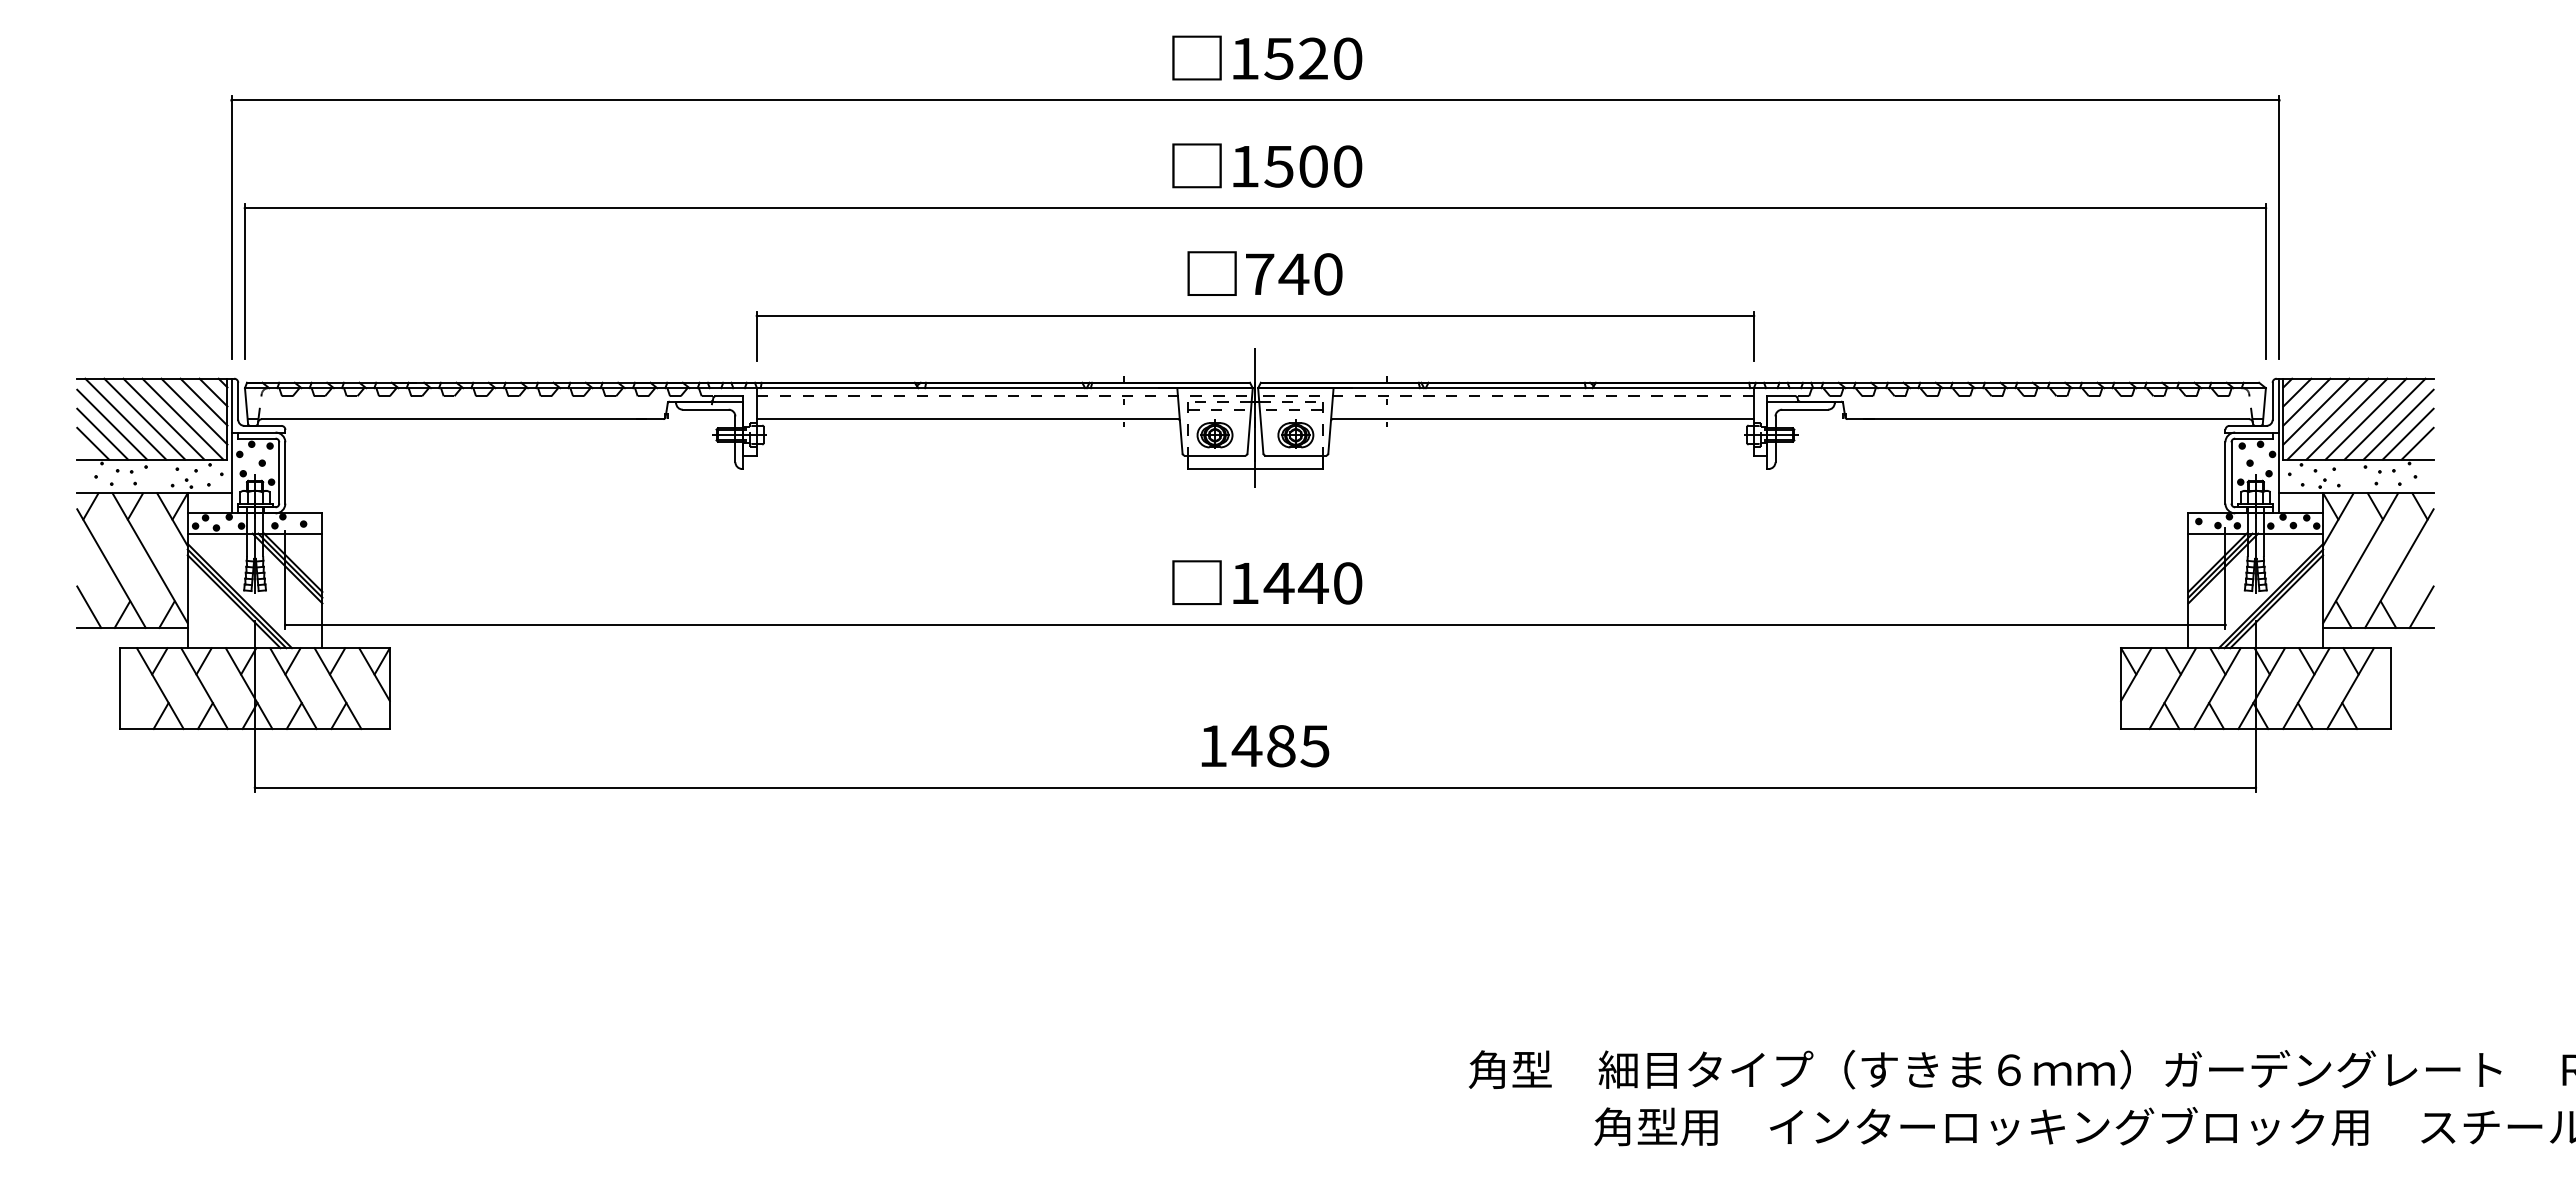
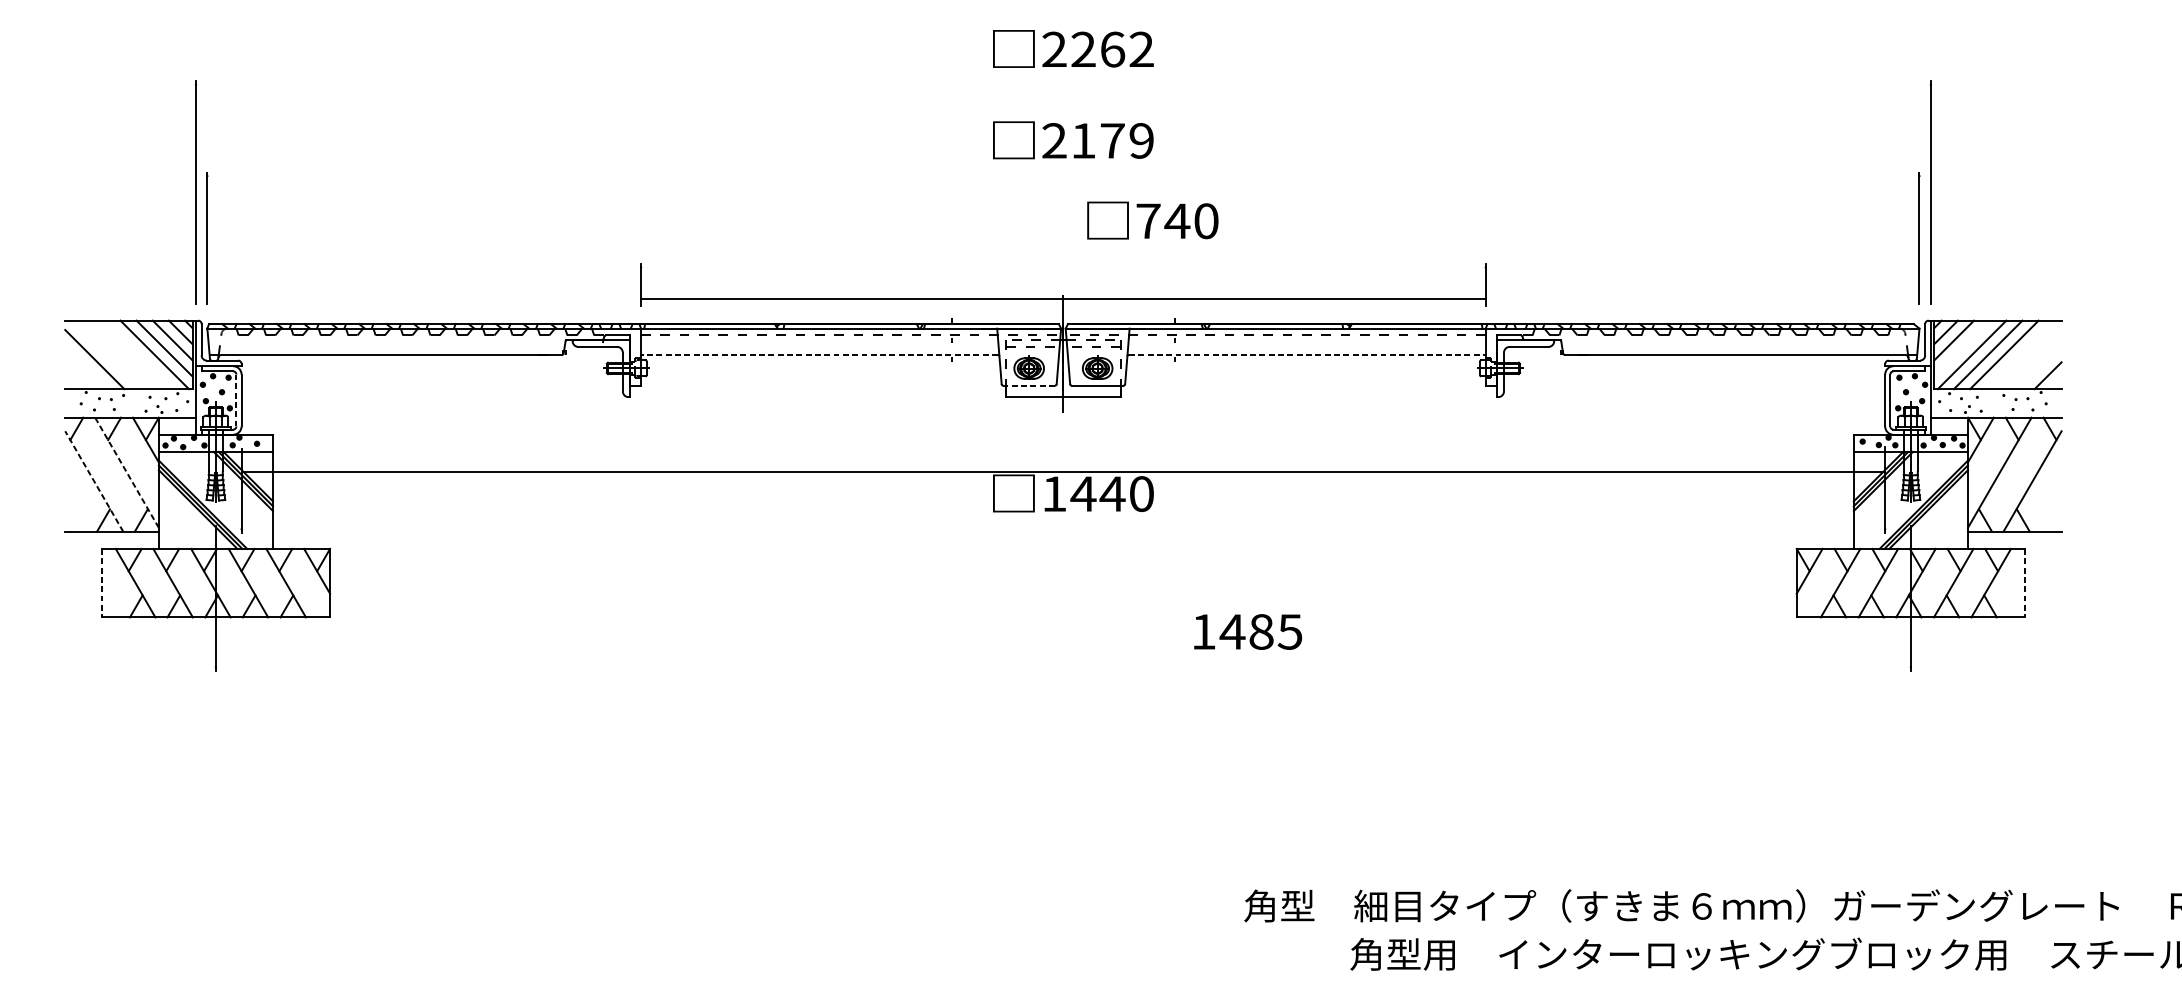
text: (1296, 58) -> (1098, 49), 1520 -> 2262
line: (1255, 100) -> (1063, 84), removed
text: (1296, 166) -> (1098, 140), 1500 -> 2179
line: (1254, 208) -> (1062, 176), removed
text: (1264, 273) -> (1152, 220), moved
line: (1254, 315) -> (1062, 298), moved
line: (2316, 411) -> (1962, 348), removed
line: (125, 418) -> (106, 354), removed
line: (144, 418) -> (122, 354), removed
line: (163, 418) -> (138, 354), removed
line: (2384, 418) -> (2019, 354), removed
line: (967, 419) -> (819, 355), solid -> dashed
line: (1543, 419) -> (1307, 355), solid -> dashed
line: (2398, 424) -> (2031, 359), removed
line: (102, 433) -> (86, 367), removed
line: (2407, 433) -> (2039, 367), removed
line: (93, 443) -> (79, 375), removed
line: (1214, 455) -> (1028, 385), solid -> dashed
line: (279, 472) -> (236, 400), solid -> dashed
line: (149, 557) -> (126, 472), solid -> dashed
line: (111, 568) -> (94, 481), solid -> dashed
line: (89, 606) -> (75, 513), removed
line: (2421, 606) -> (2051, 513), removed
line: (1255, 625) -> (1063, 472), moved
line: (120, 689) -> (101, 583), solid -> dashed
line: (2390, 689) -> (2025, 583), solid -> dashed
text: (1265, 746) -> (1248, 632), moved
line: (1255, 787) -> (1063, 666), removed

